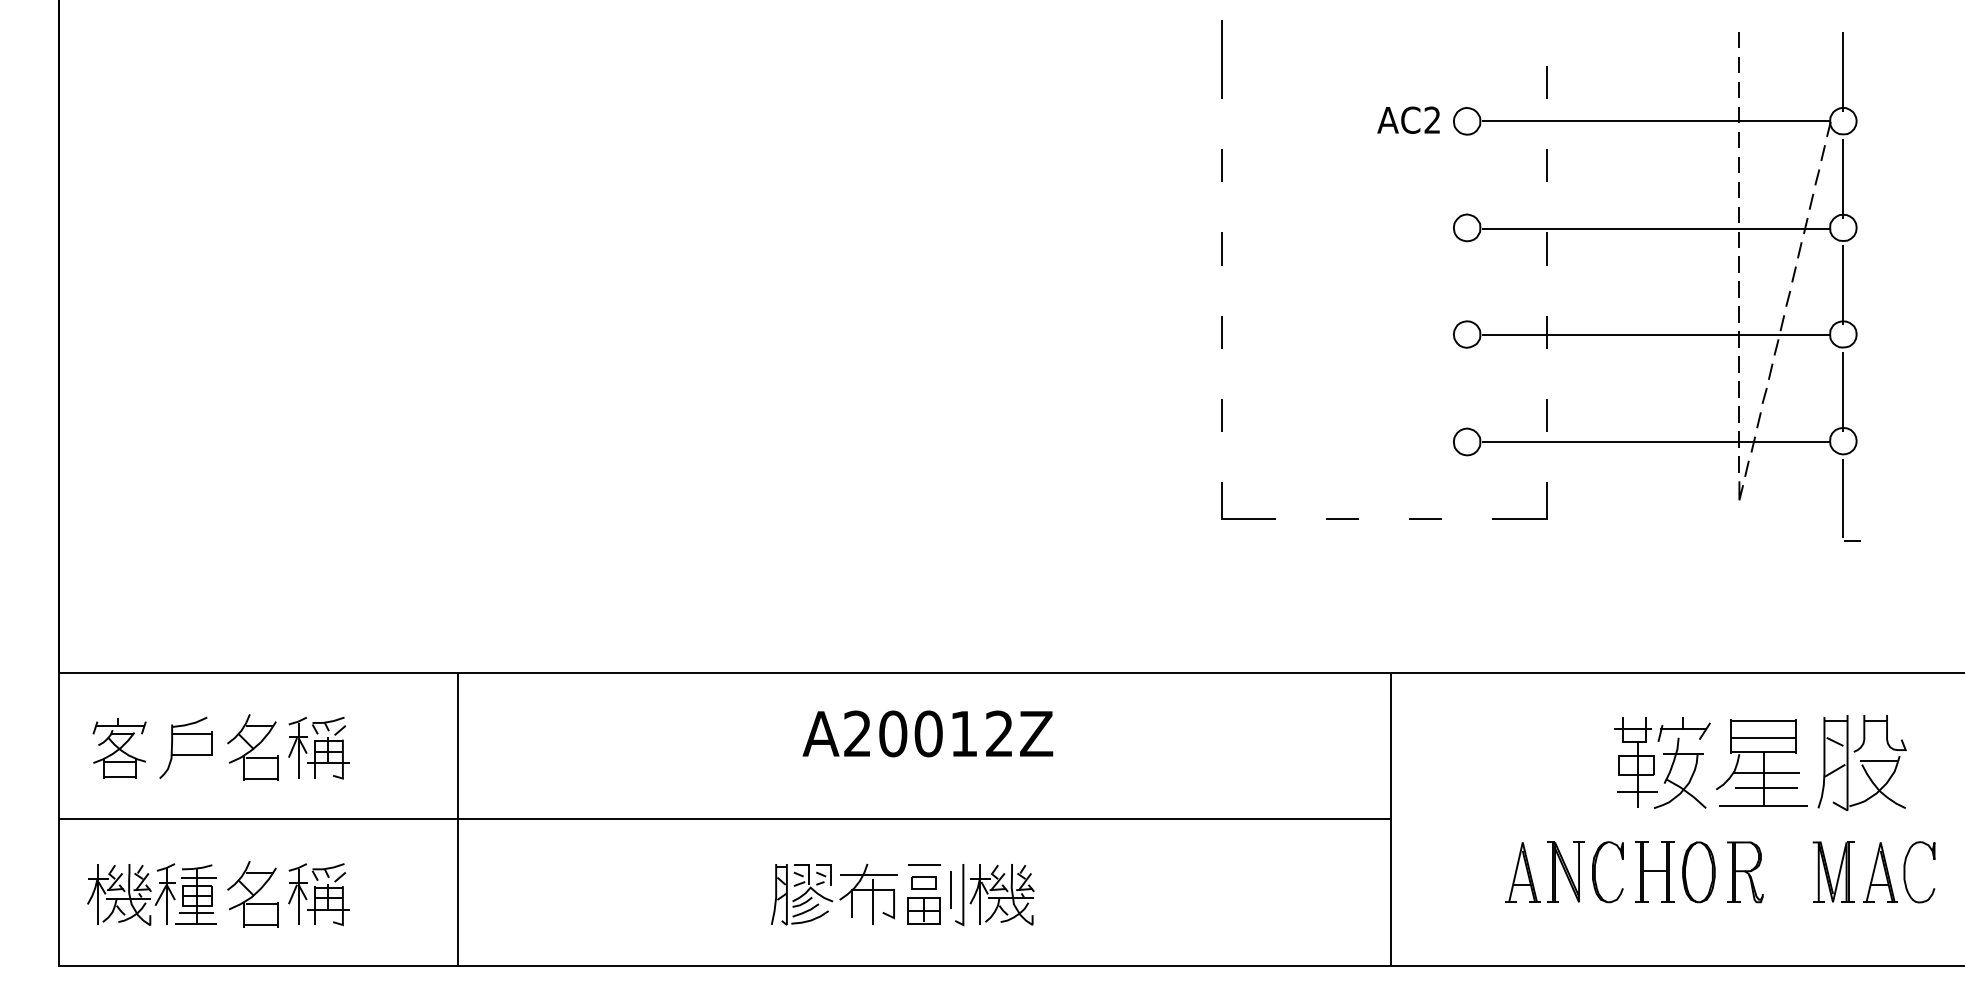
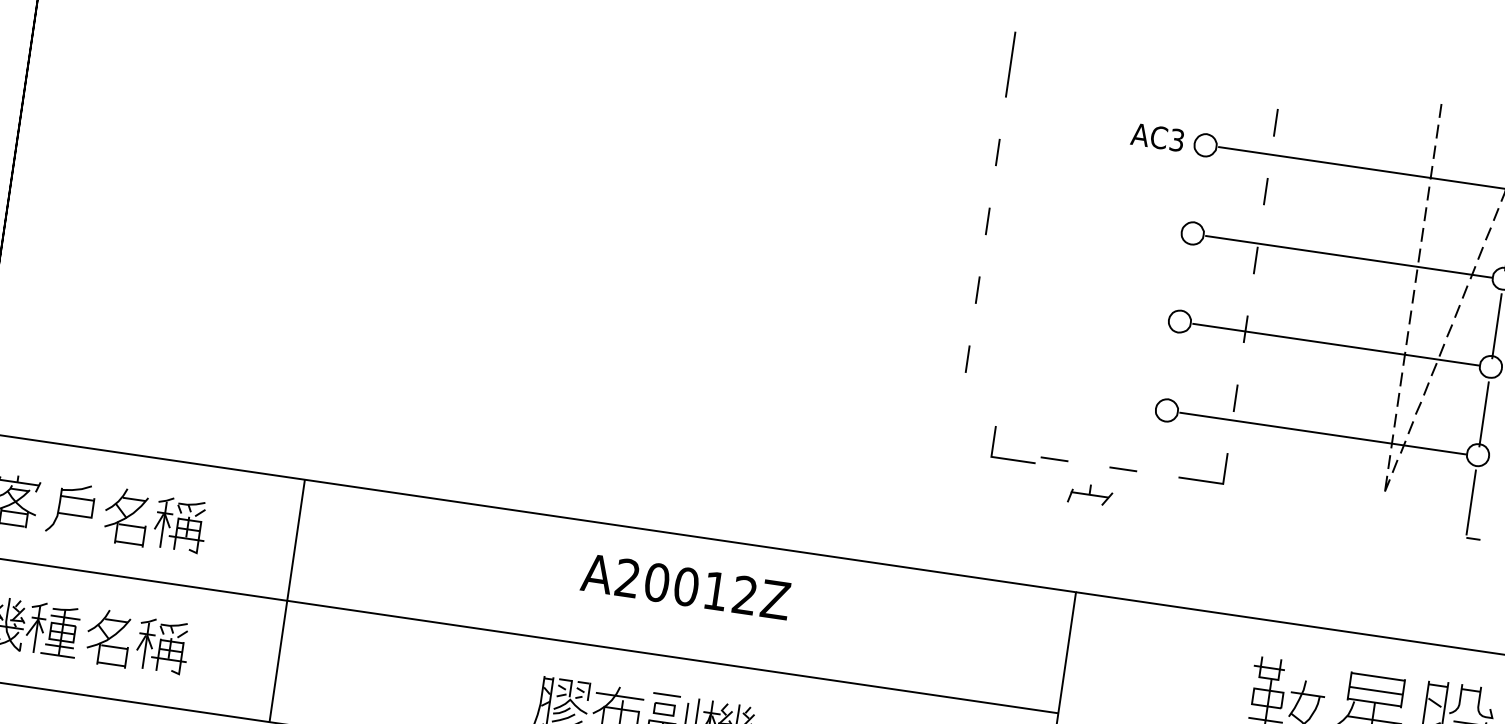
text: (1432, 120) -> (1177, 140), AC2 -> AC3
line: (1248, 518) -> (1013, 459), moved
part: (1683, 729) -> (1089, 495), moved

